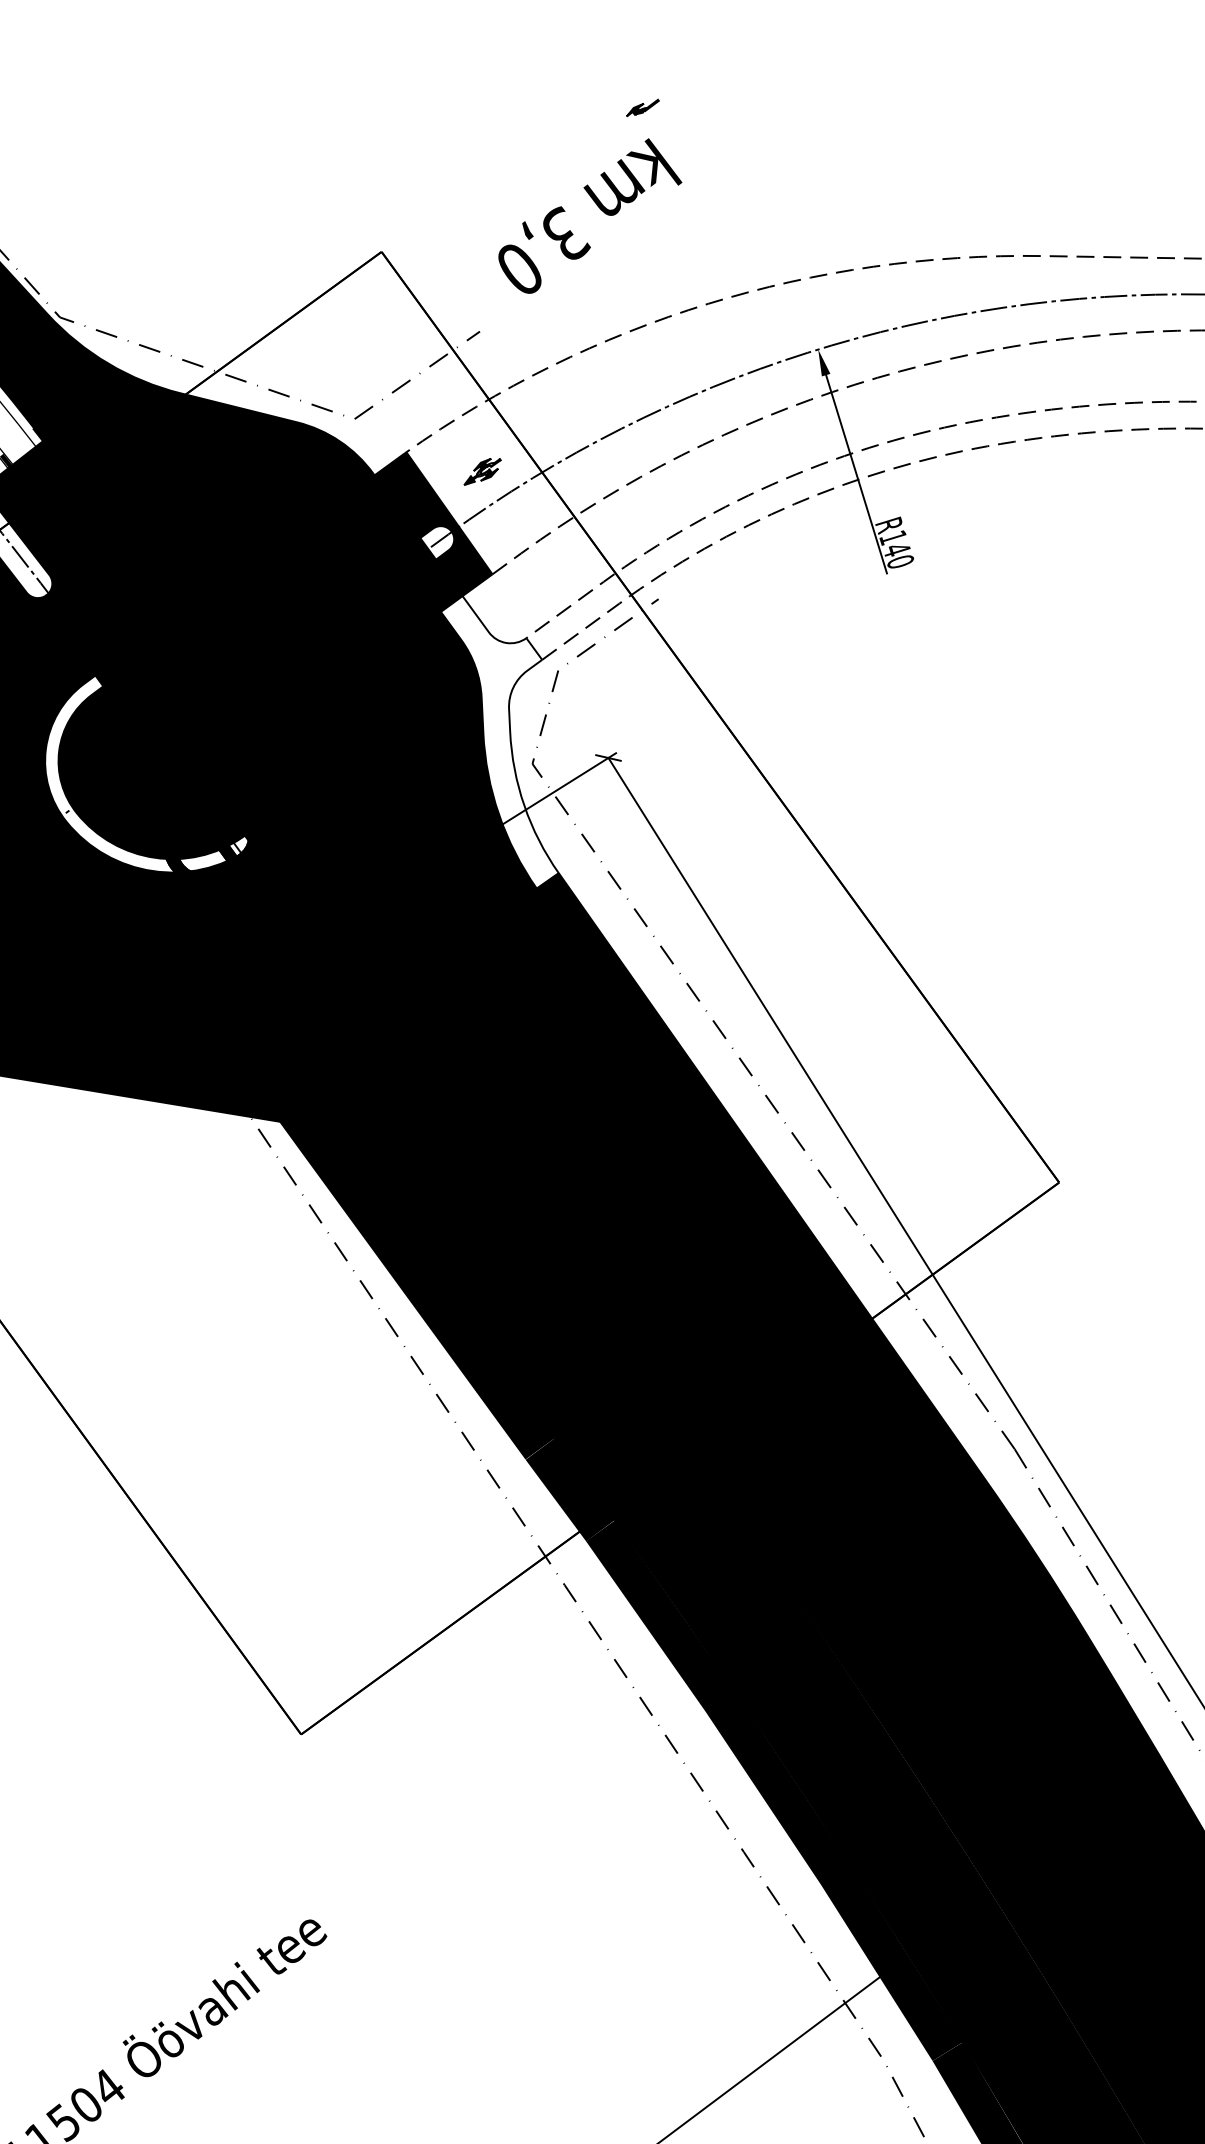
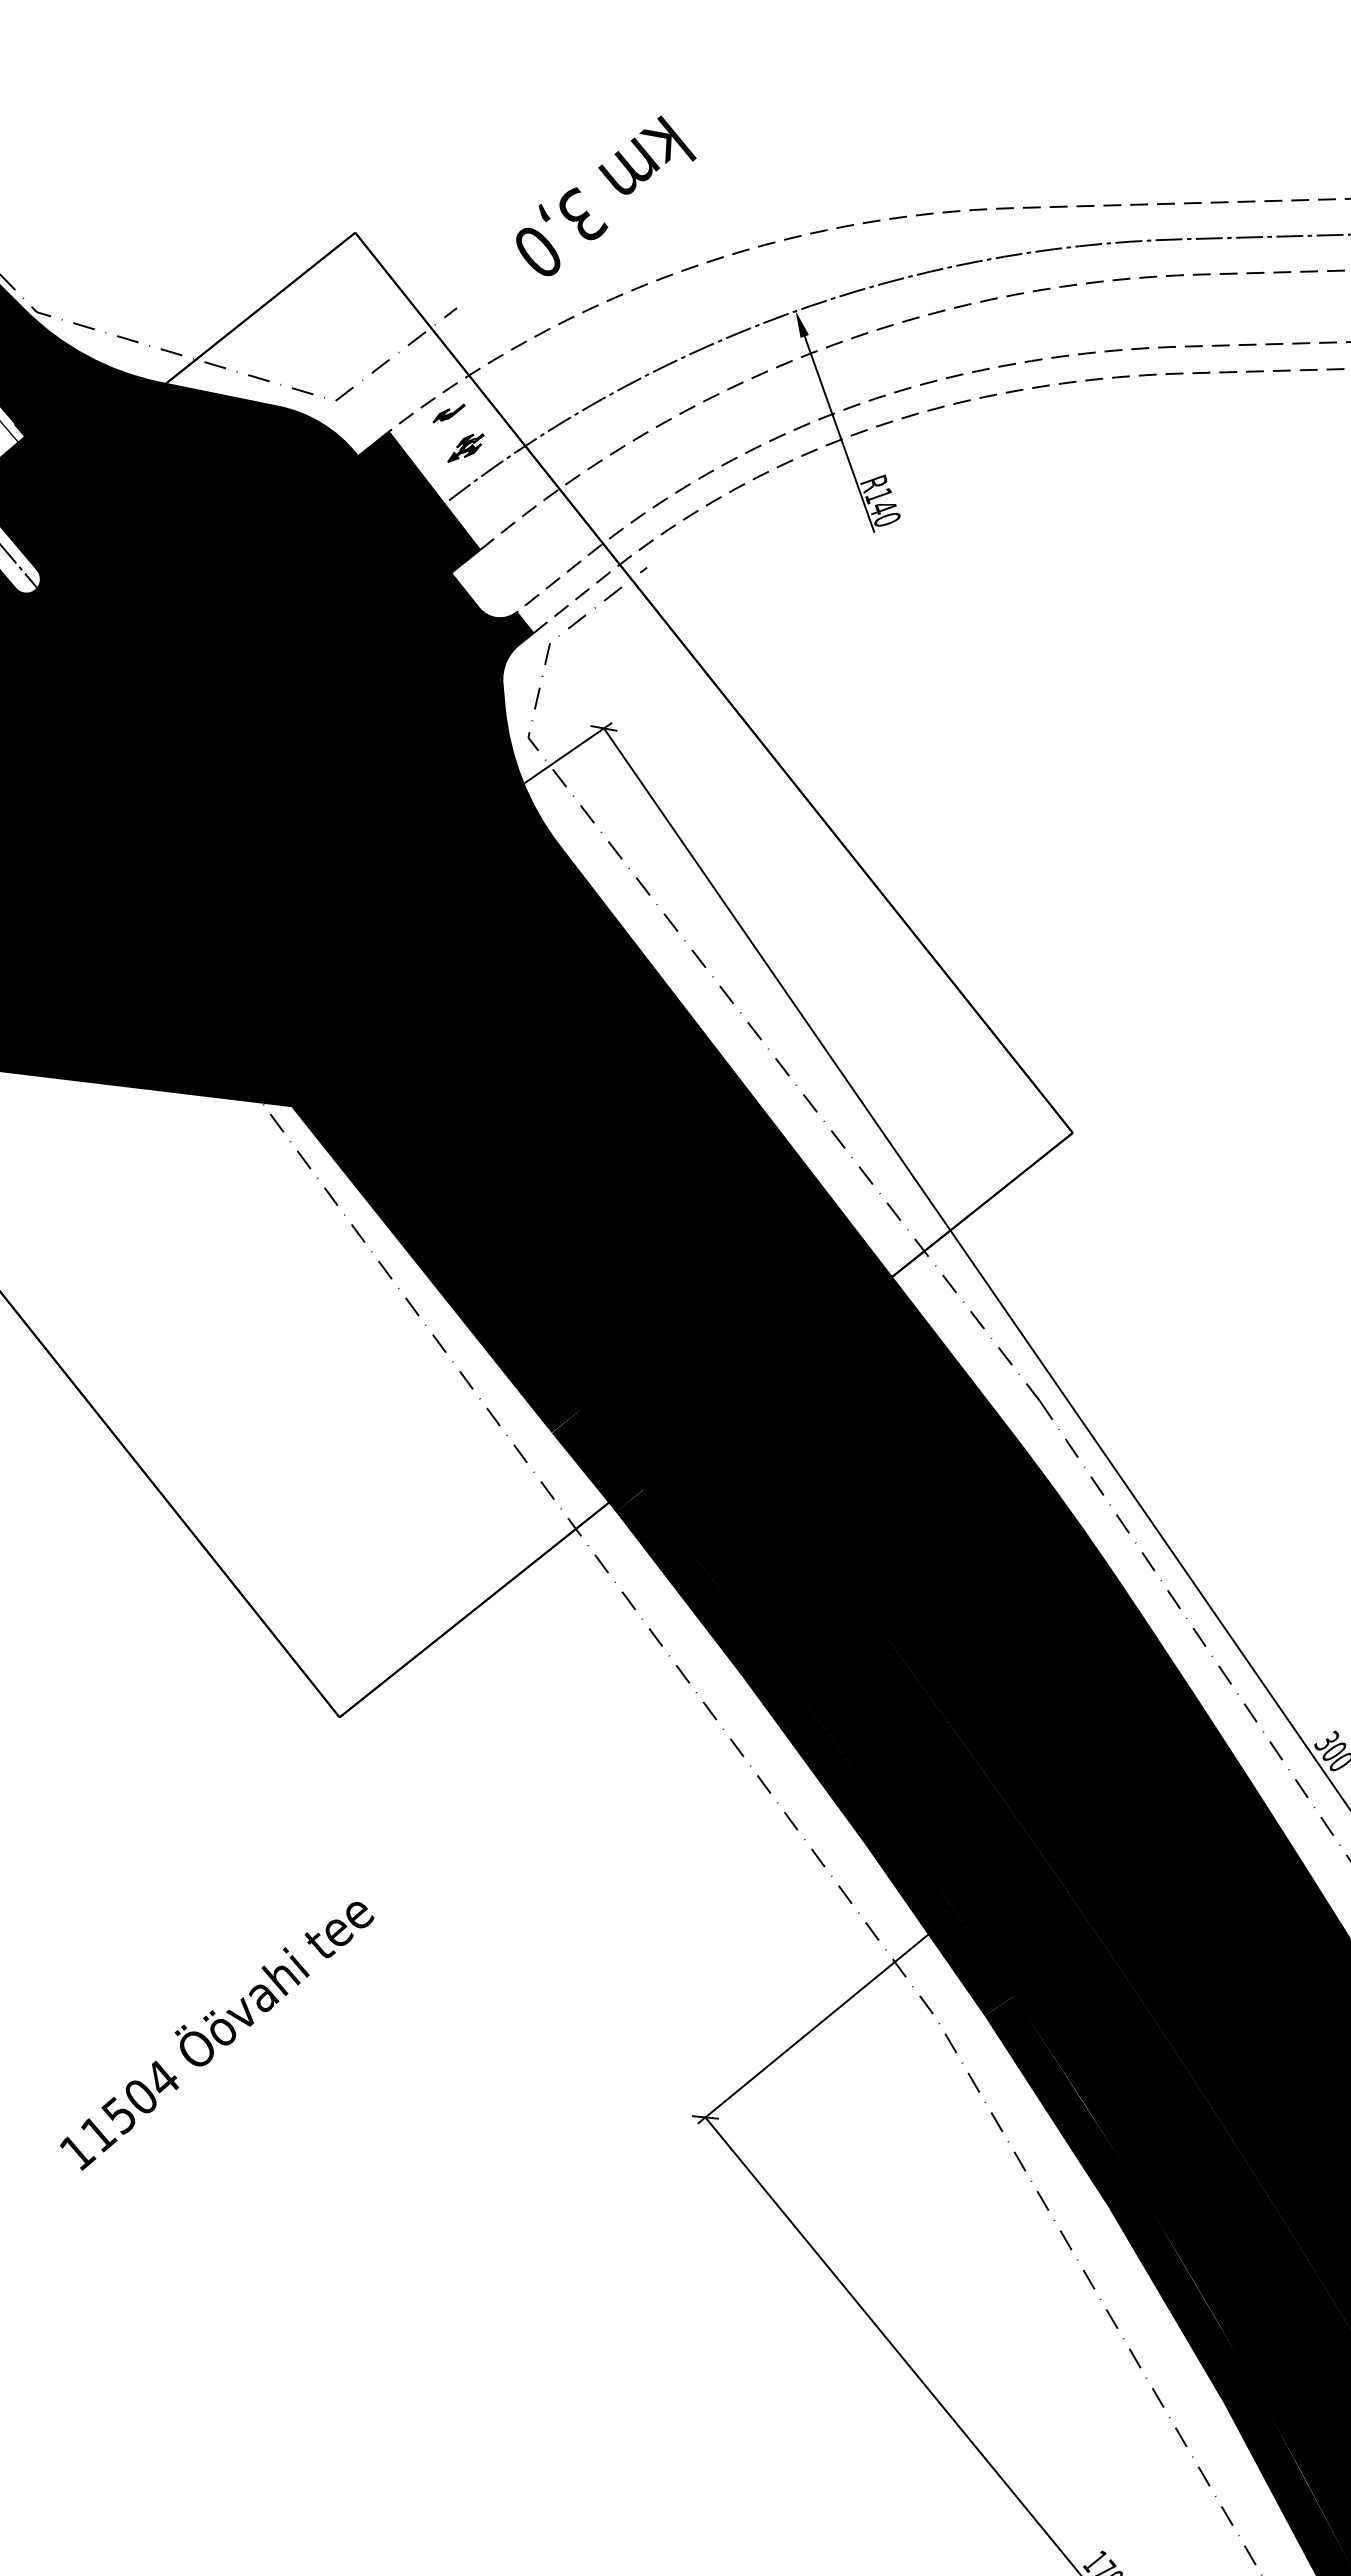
part: (642, 107) -> (448, 413), moved
text: (590, 215) -> (606, 195), moved
fill: (437, 542) -> (423, 520), added
fill: (499, 742) -> (494, 717), added
fill: (149, 774) -> (146, 764), added

